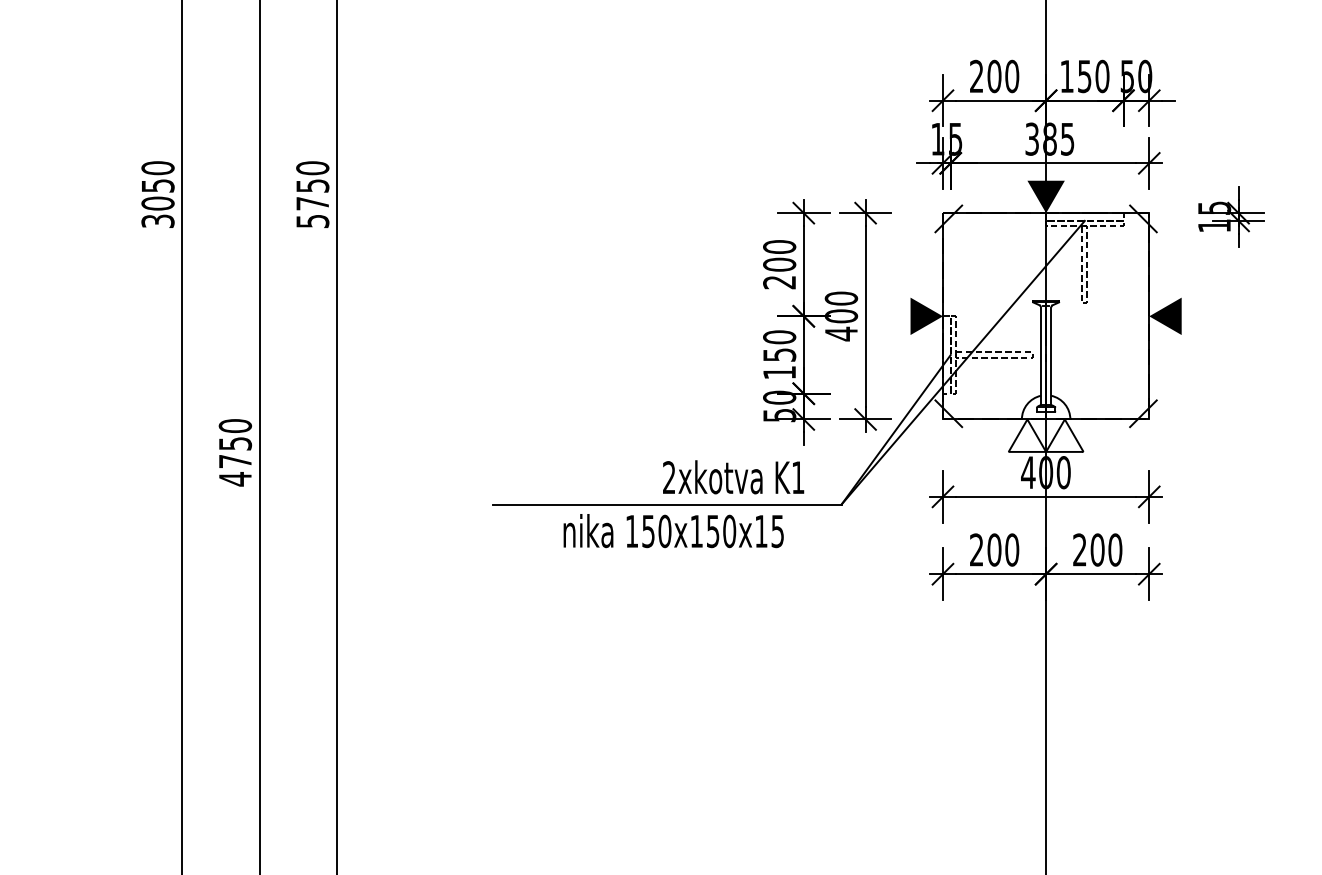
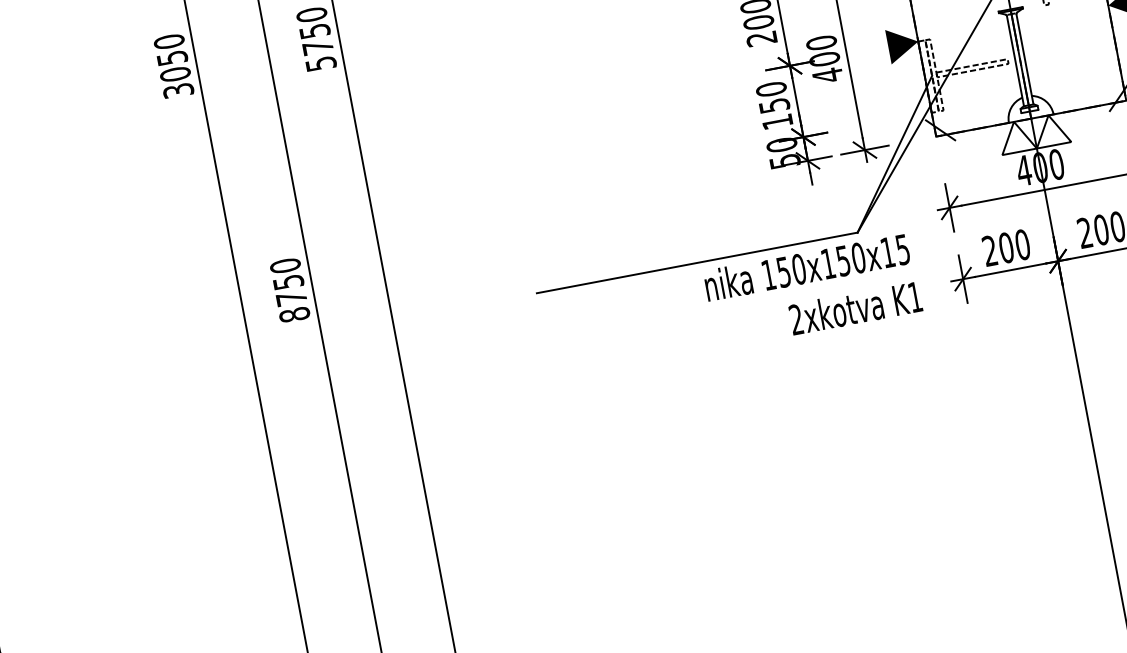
text: (733, 477) -> (855, 308), moved
text: (235, 479) -> (294, 315), 4750 -> 8750
text: (673, 531) -> (806, 267), moved

